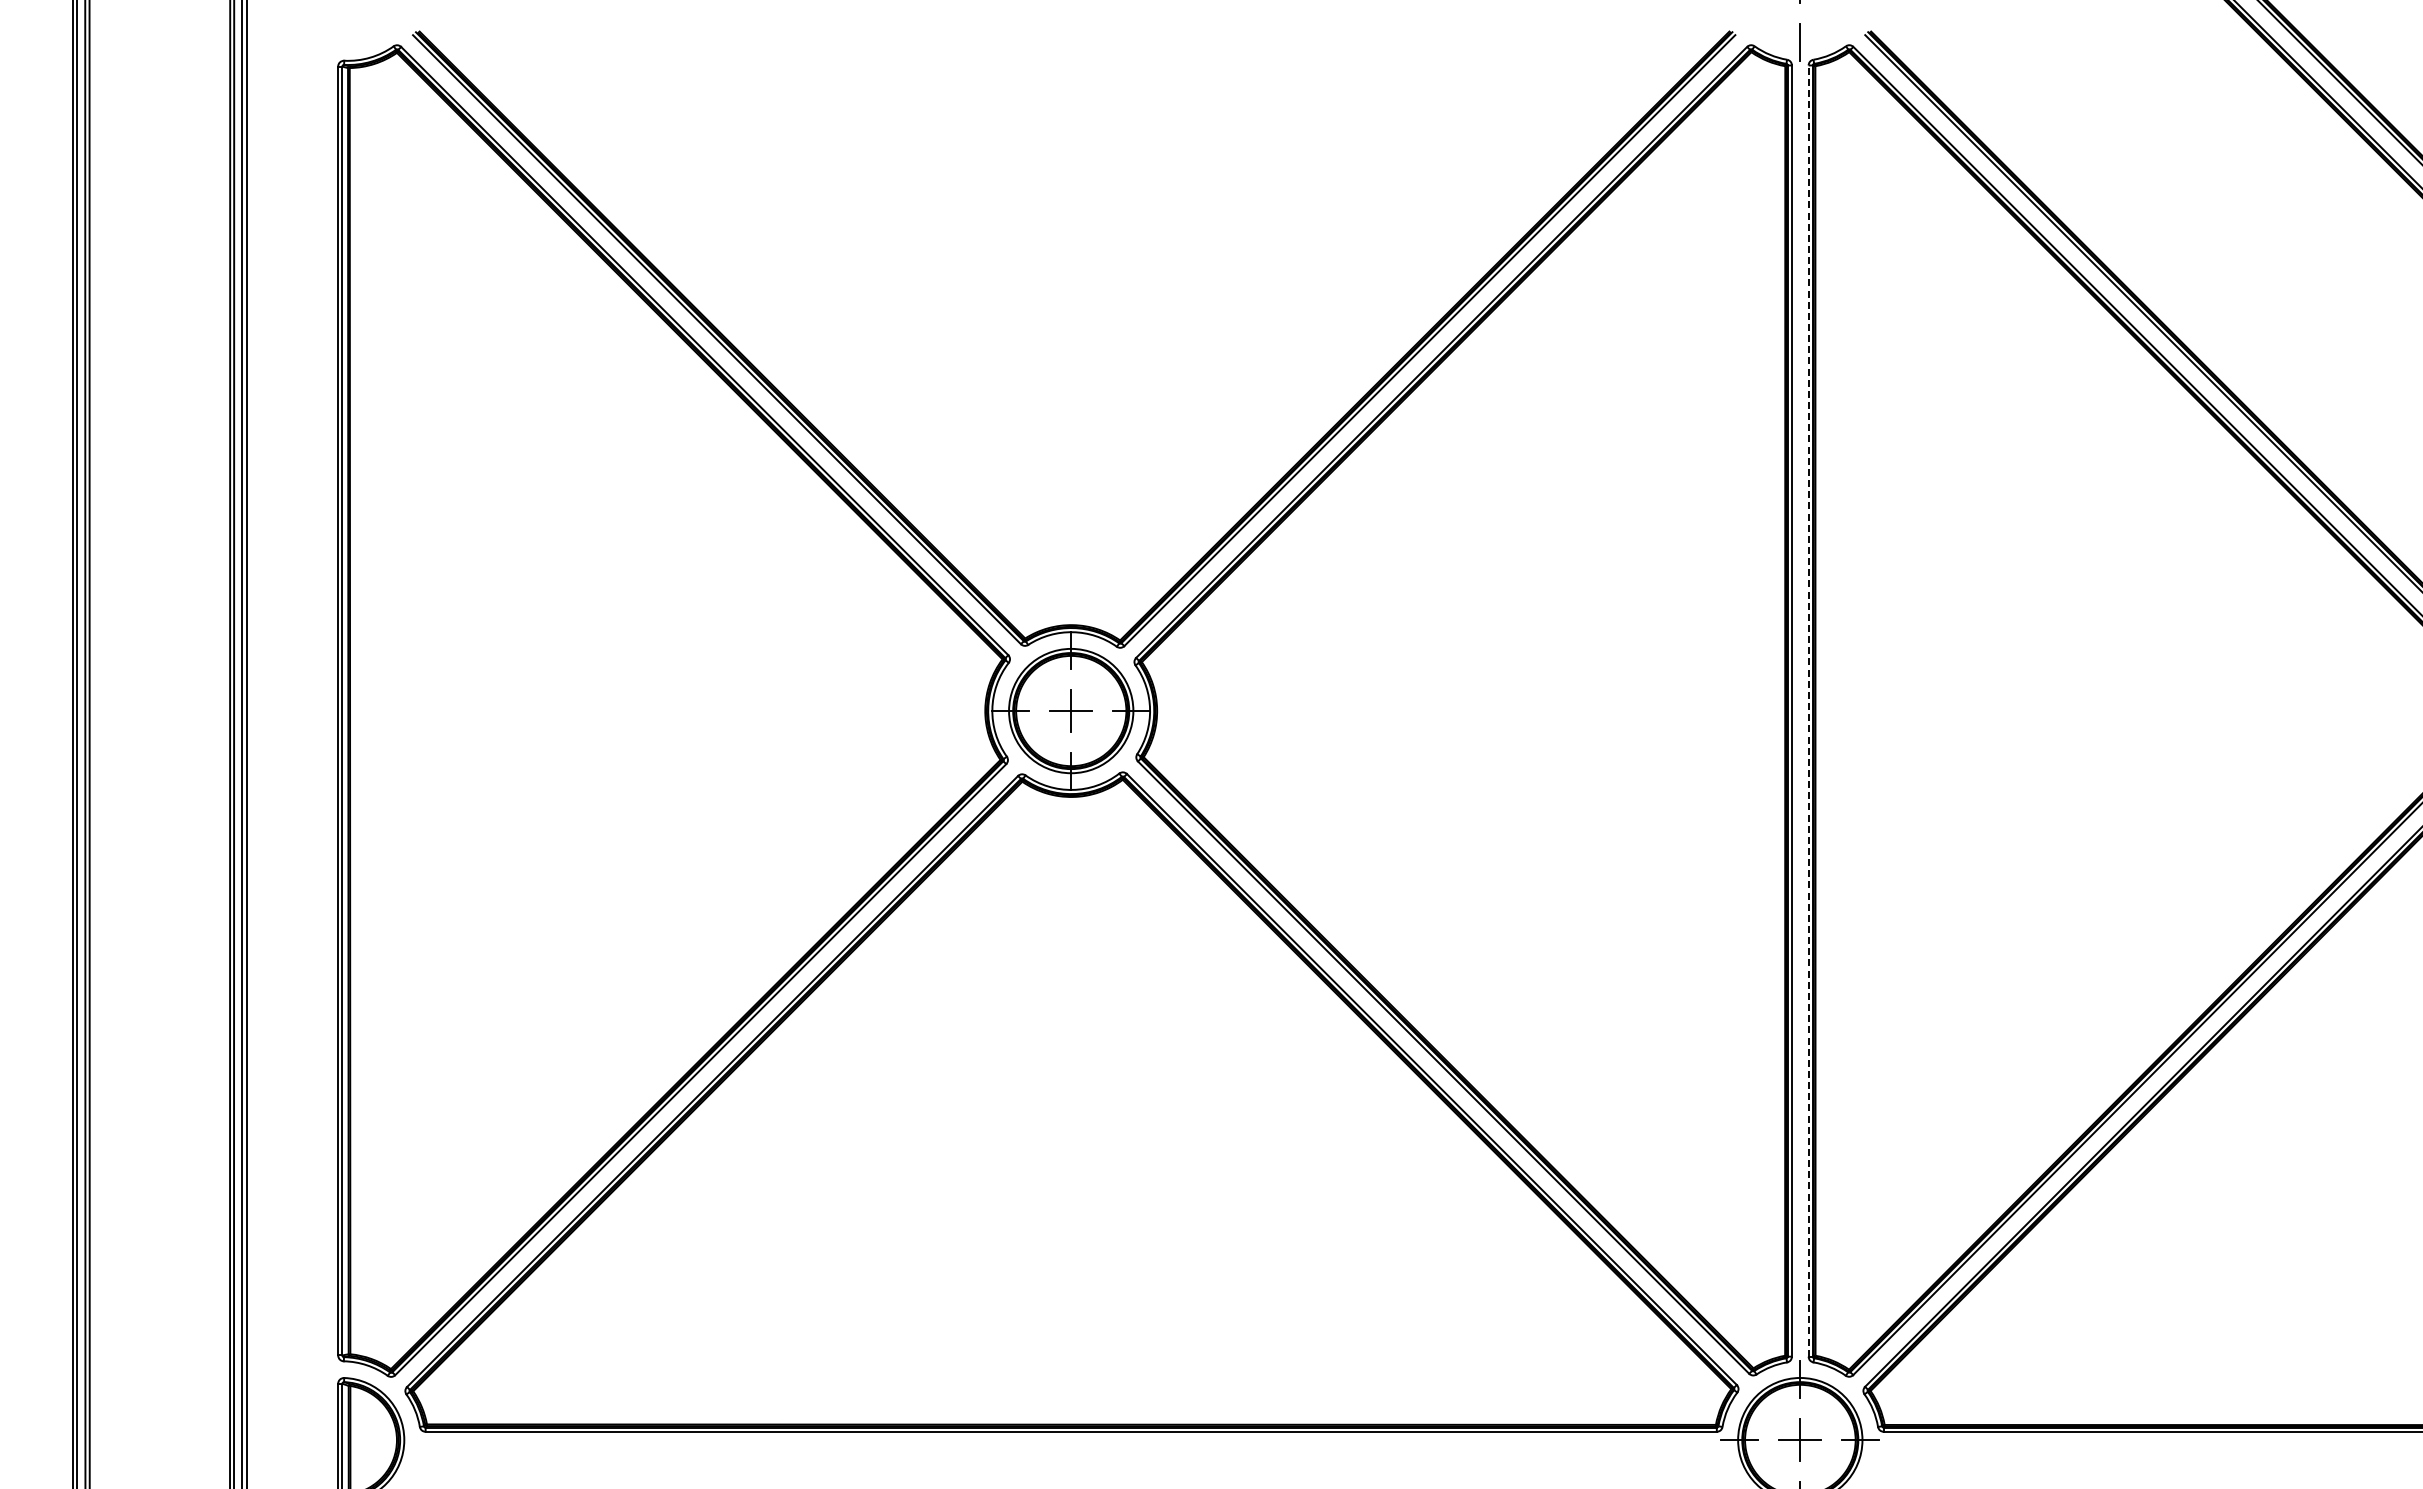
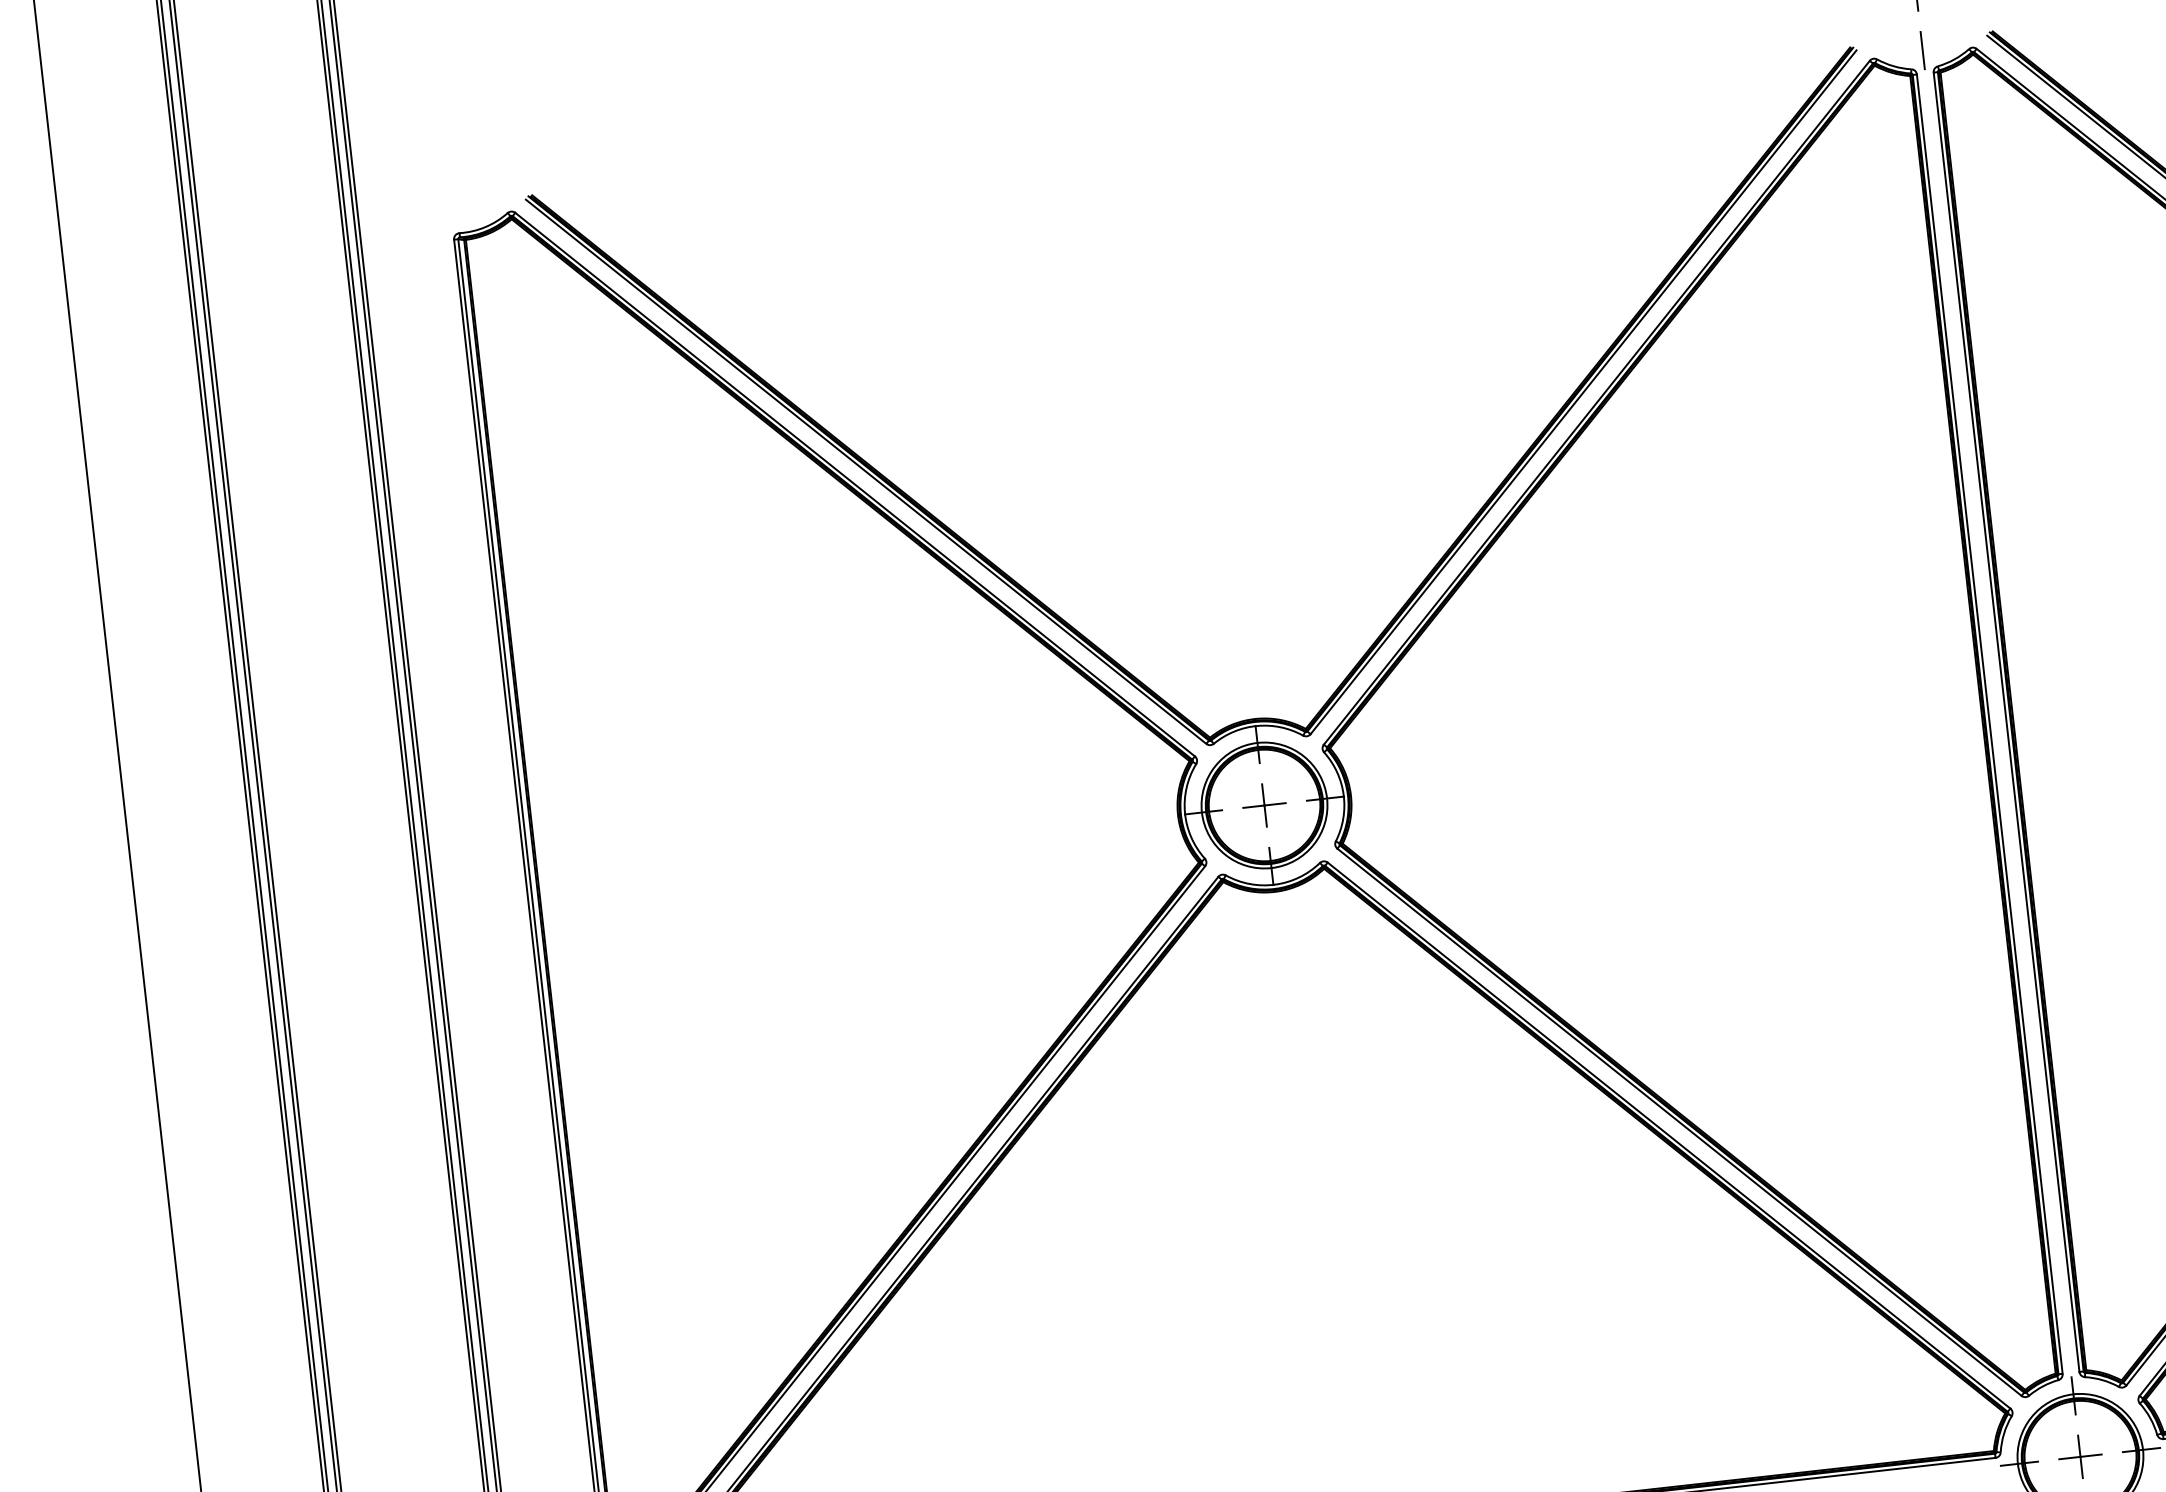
line: (1808, 711) -> (2006, 722), dashed -> solid

